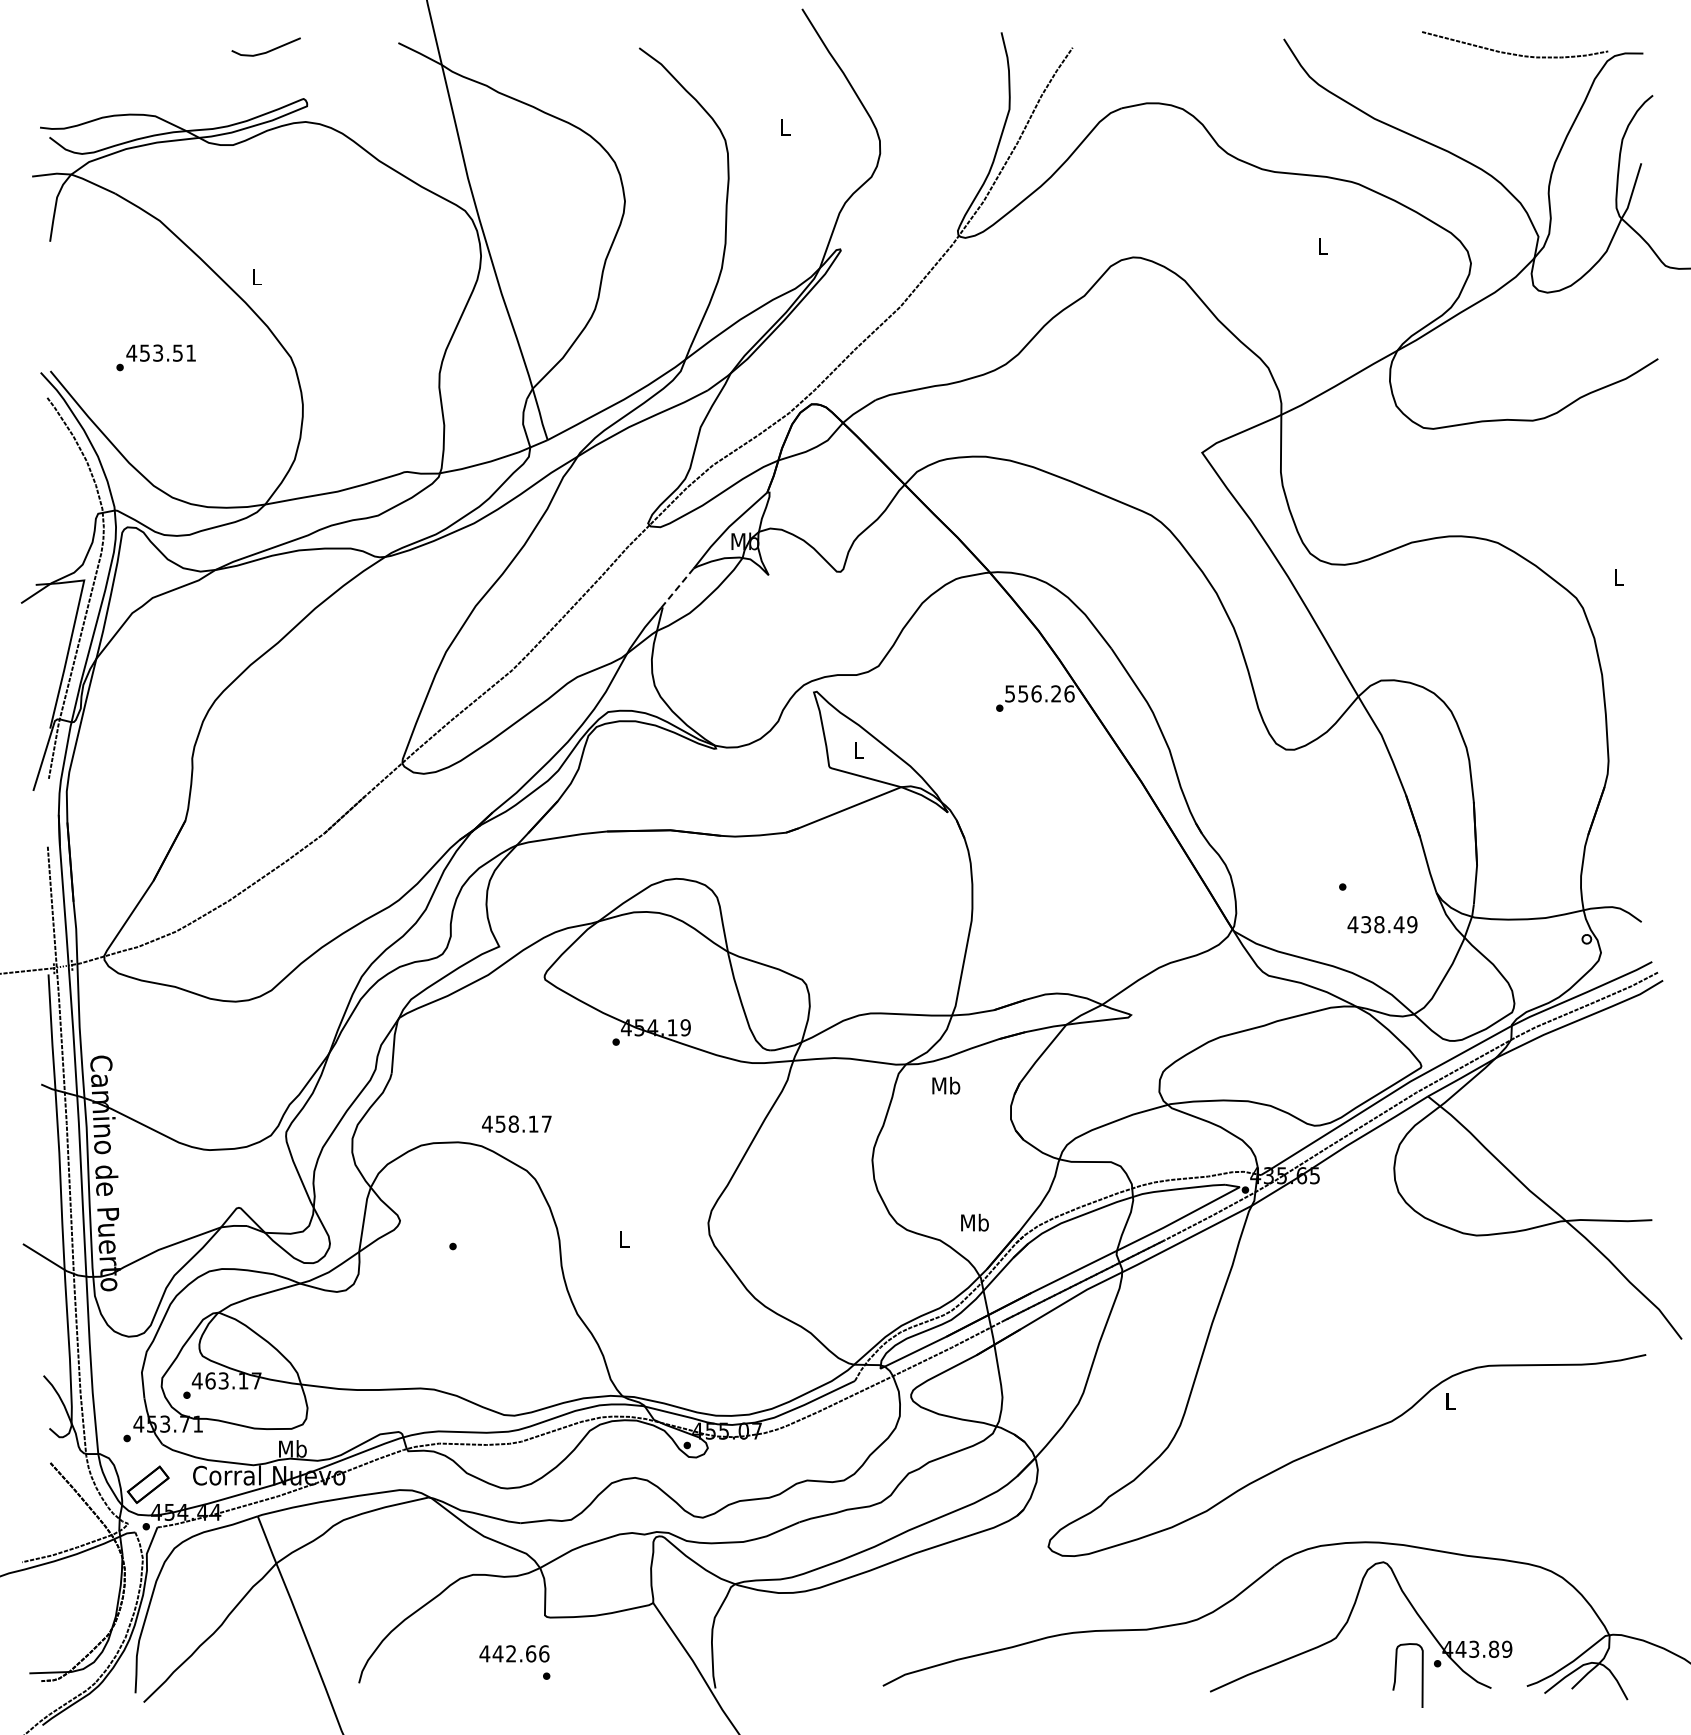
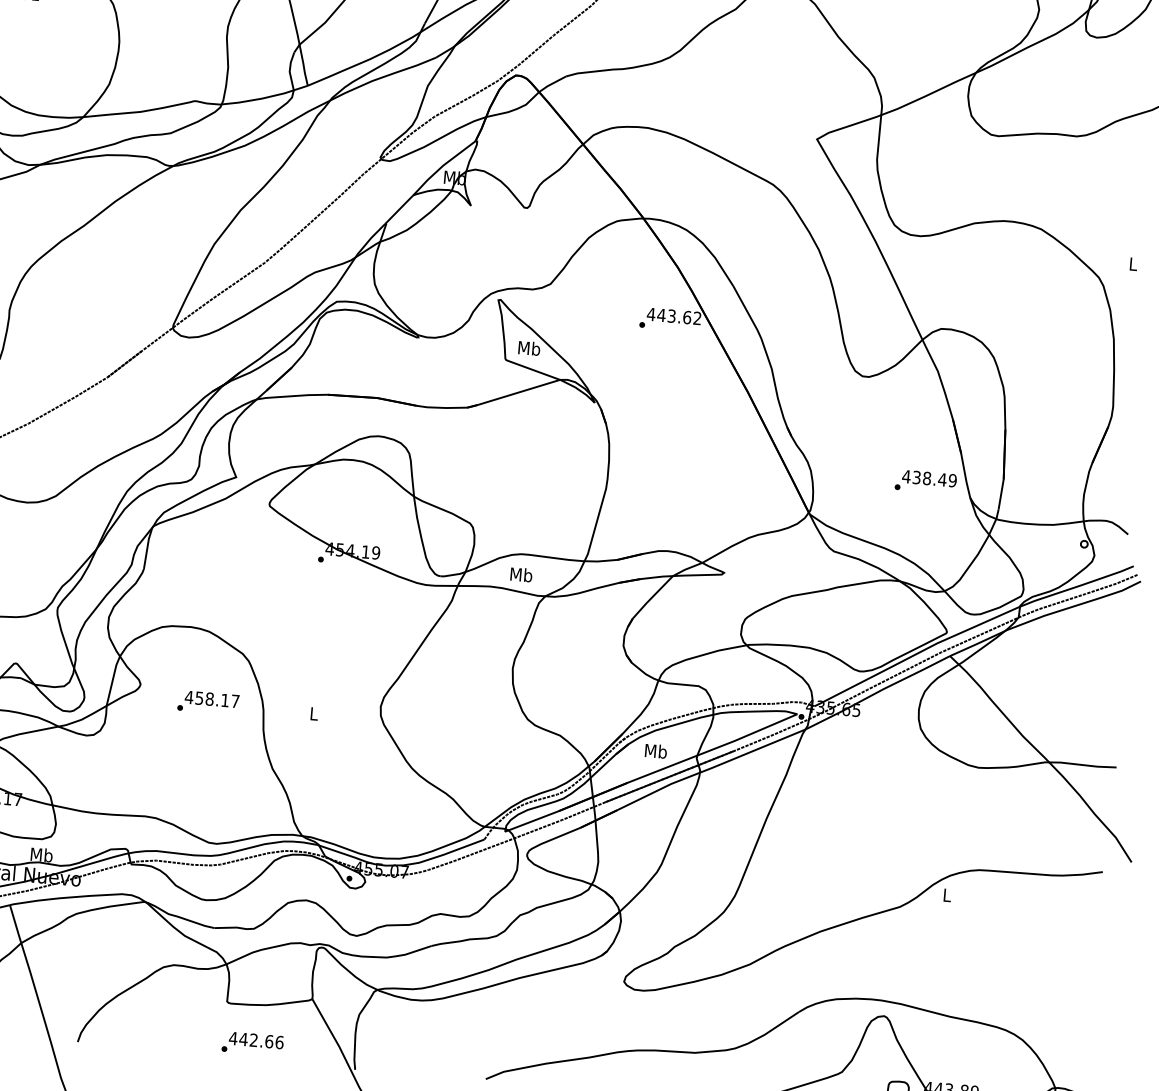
line: (677, 588) -> (399, 210), dashed -> solid
text: (1039, 693) -> (674, 316), 556.26 -> 443.62
text: (858, 750) -> (529, 348), L -> Mb
text: (1382, 924) -> (929, 478), moved
text: (946, 1085) -> (521, 574), moved
text: (516, 1123) -> (211, 698), moved
text: (974, 1222) -> (655, 751), moved
text: (514, 1653) -> (256, 1040), moved

